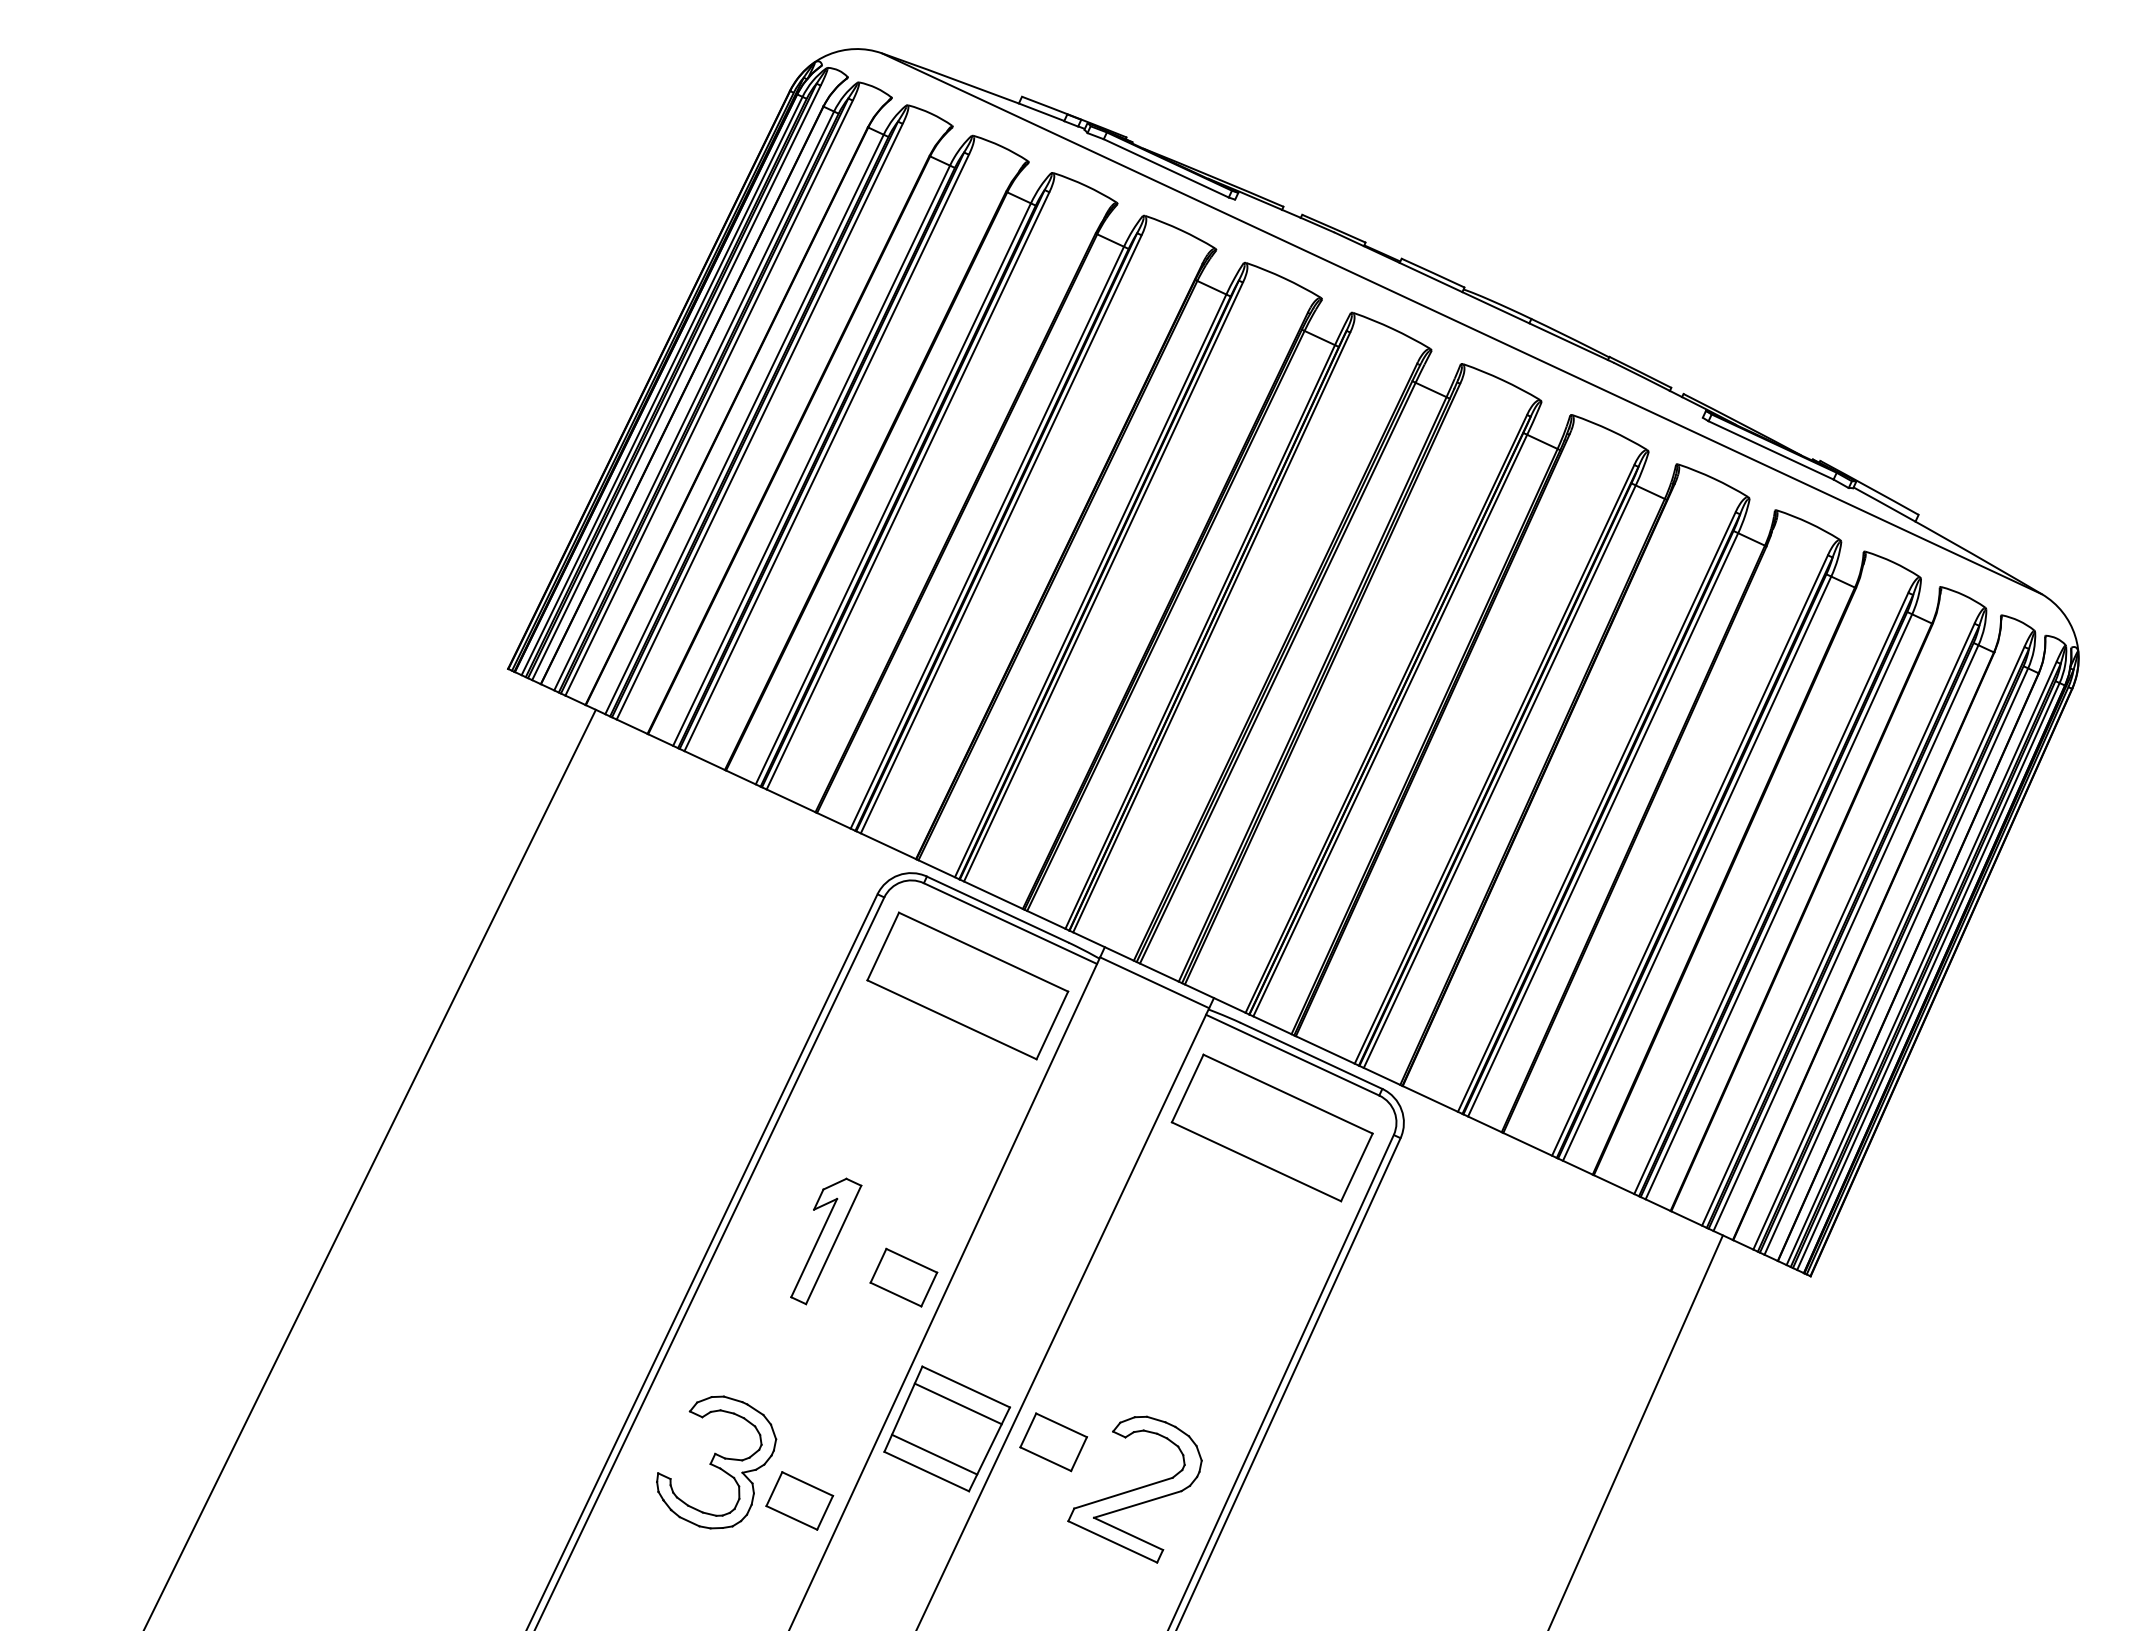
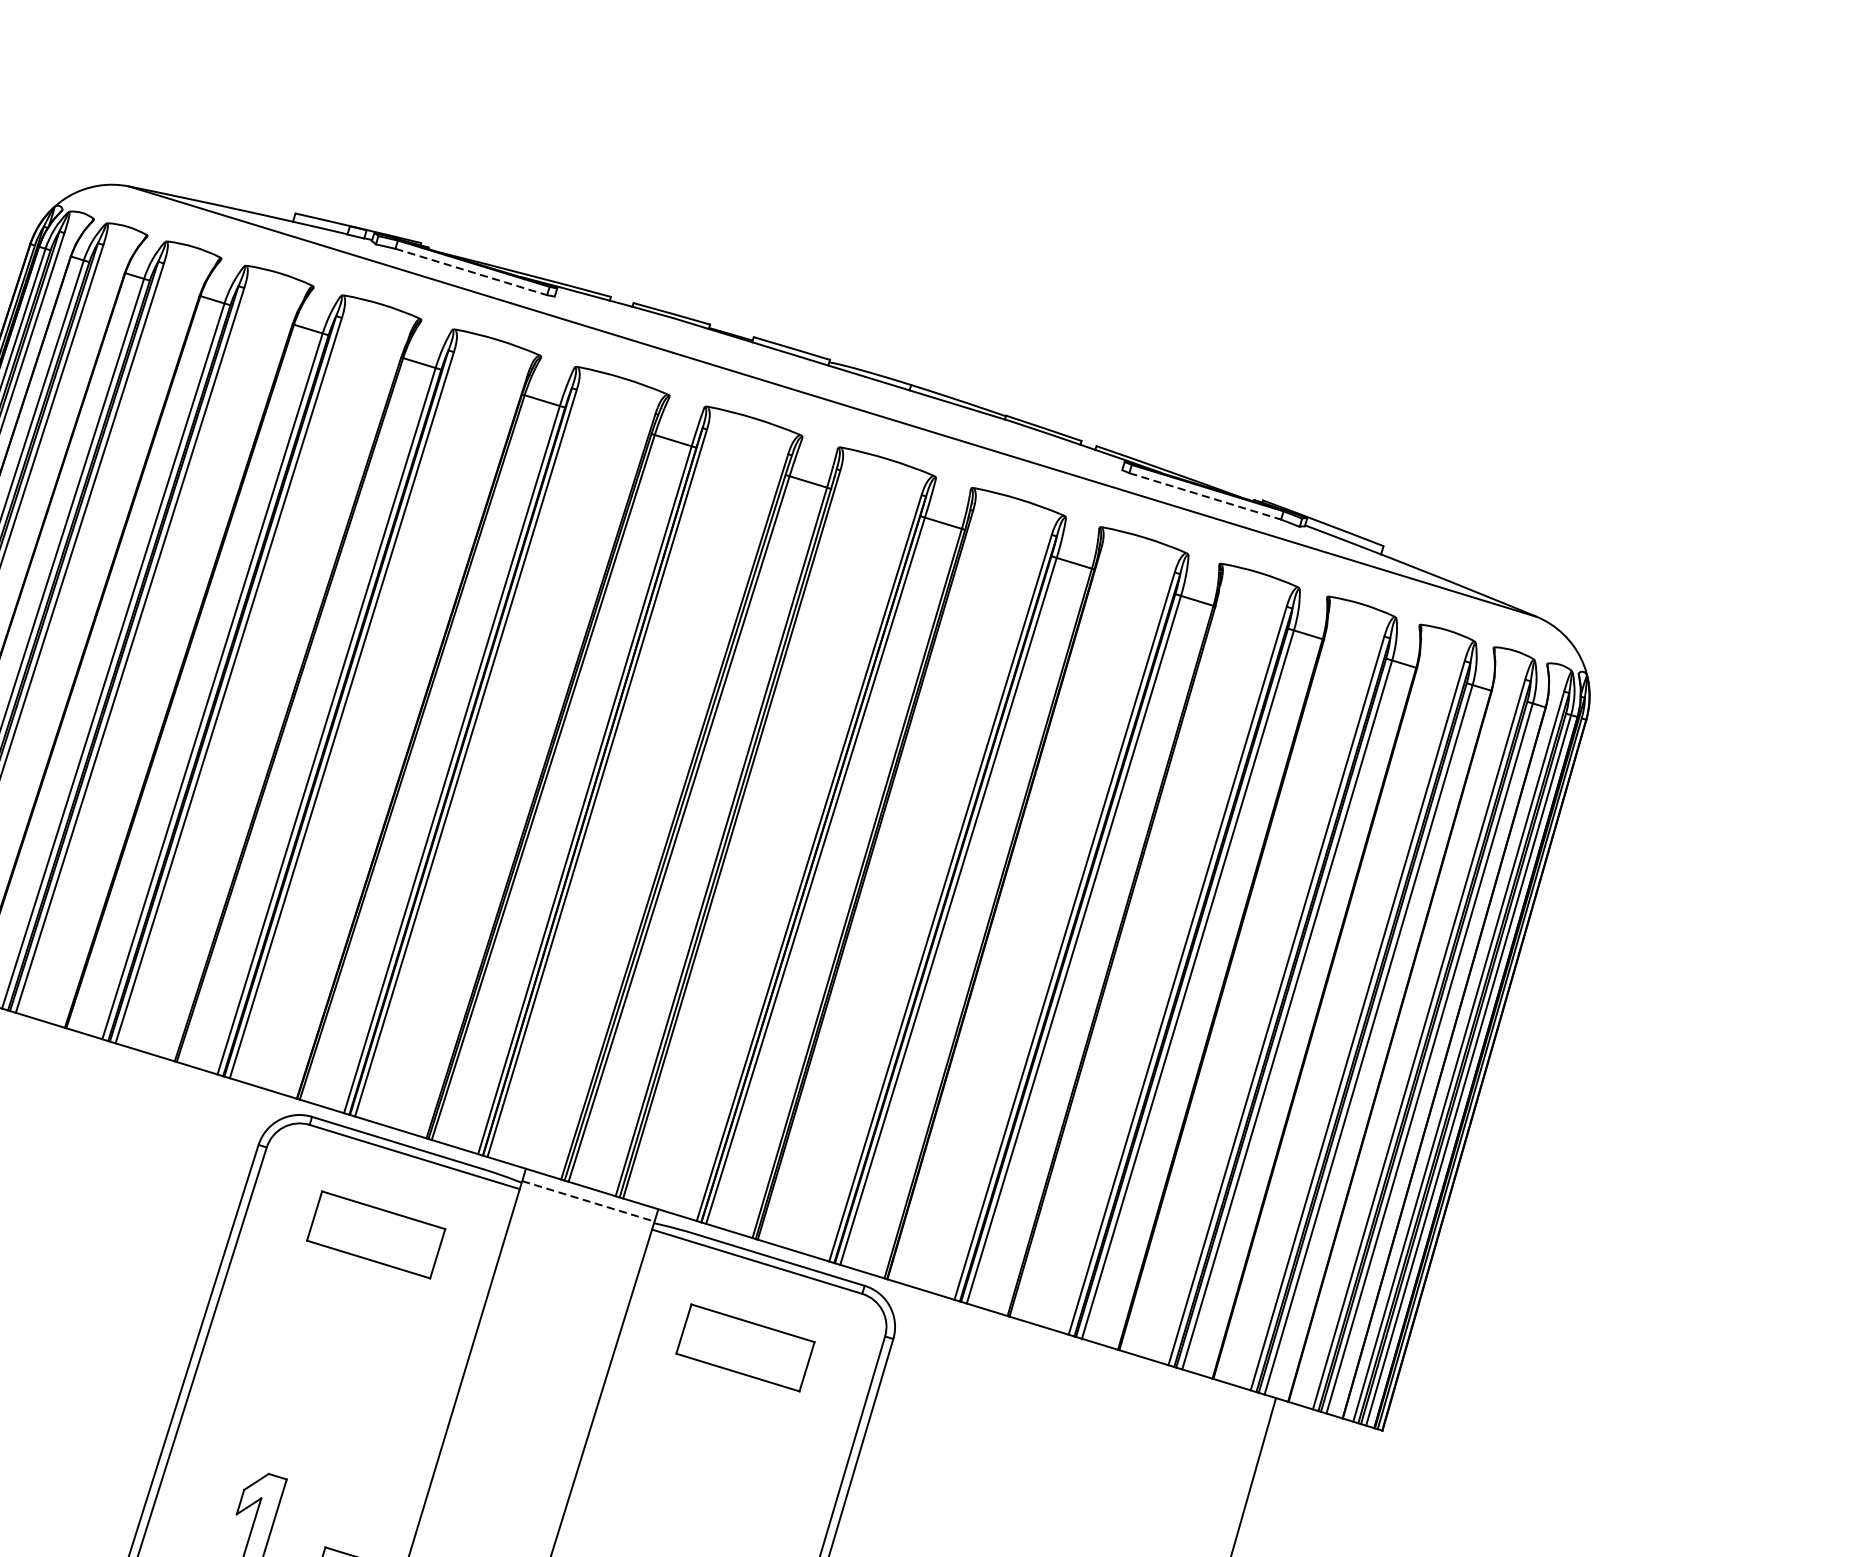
line: (1166, 168) -> (471, 272), solid -> dashed
line: (1771, 450) -> (1205, 496), solid -> dashed
line: (1155, 982) -> (589, 1200), solid -> dashed
part: (967, 985) -> (375, 1234), size x0.6
part: (1271, 1127) -> (744, 1347), size x0.6

